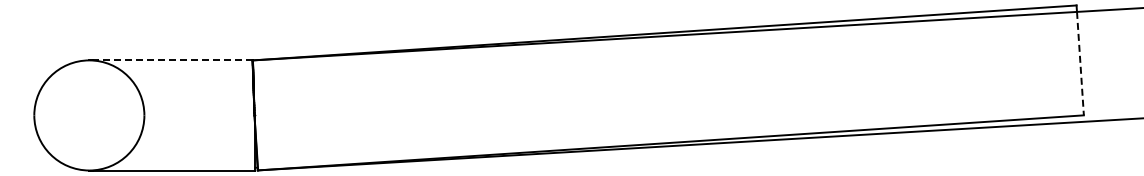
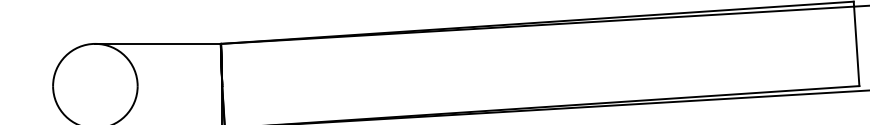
line: (171, 60) -> (158, 43), dashed -> solid
line: (1080, 63) -> (856, 46), dashed -> solid

